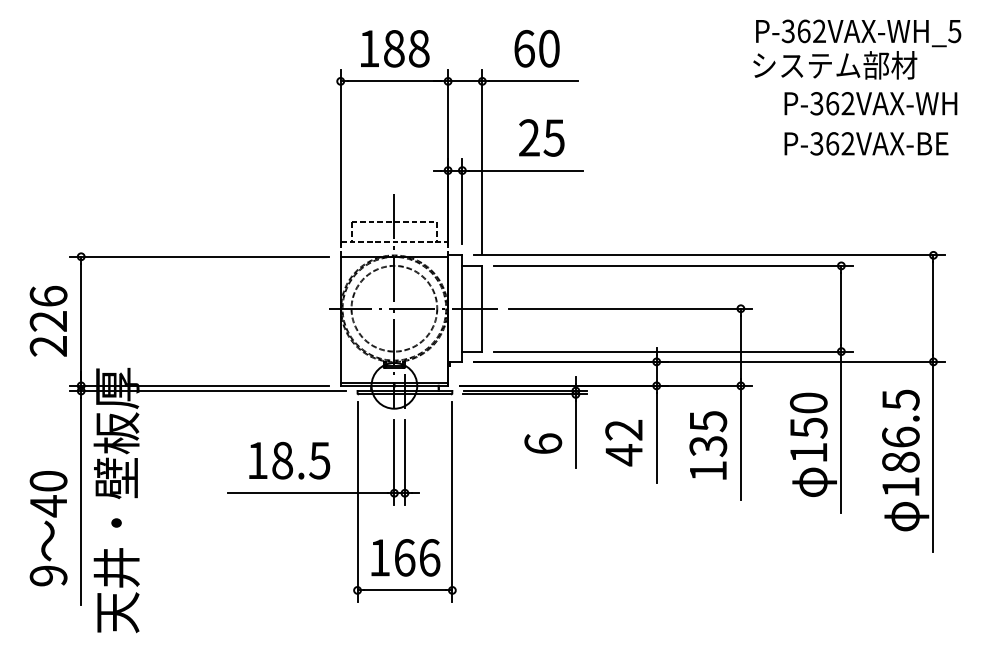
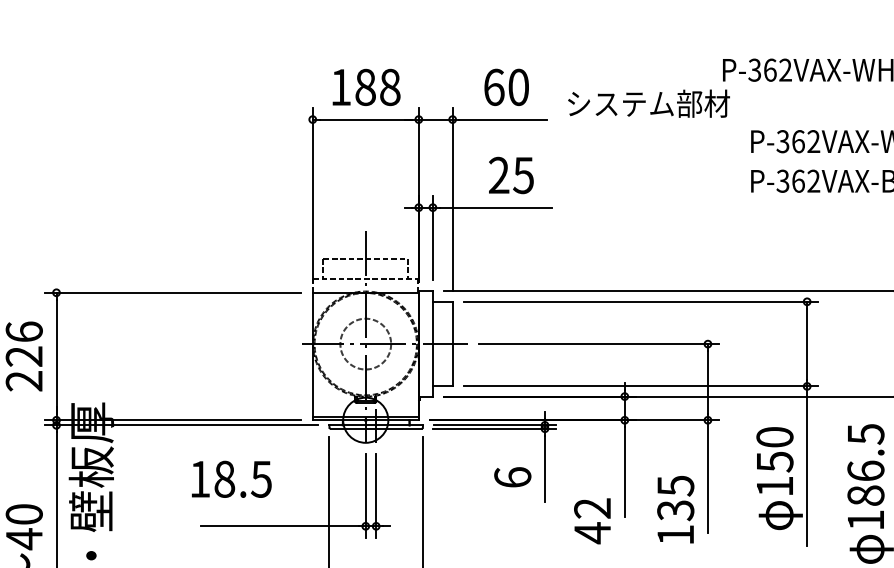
text: (835, 65) -> (649, 103), moved
circle: (394, 308) -> (365, 343), size x0.6
text: (623, 443) -> (592, 521), moved
text: (708, 445) -> (675, 509), moved
text: (289, 460) -> (231, 479), moved

